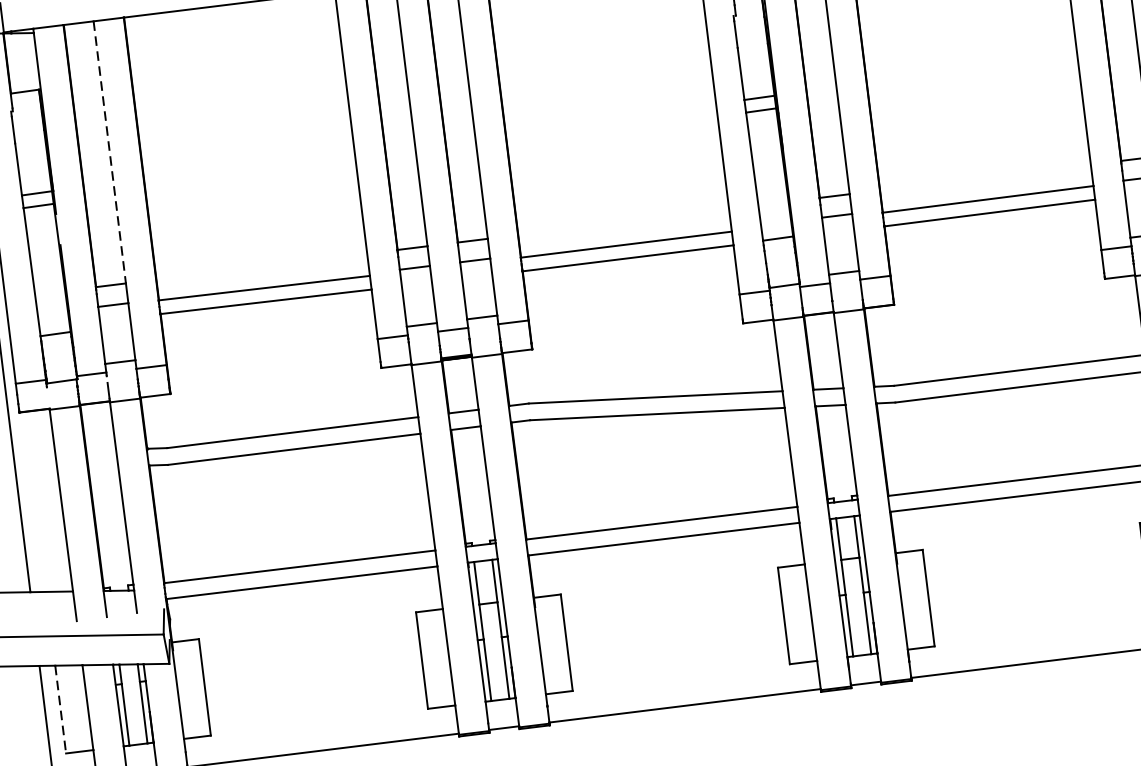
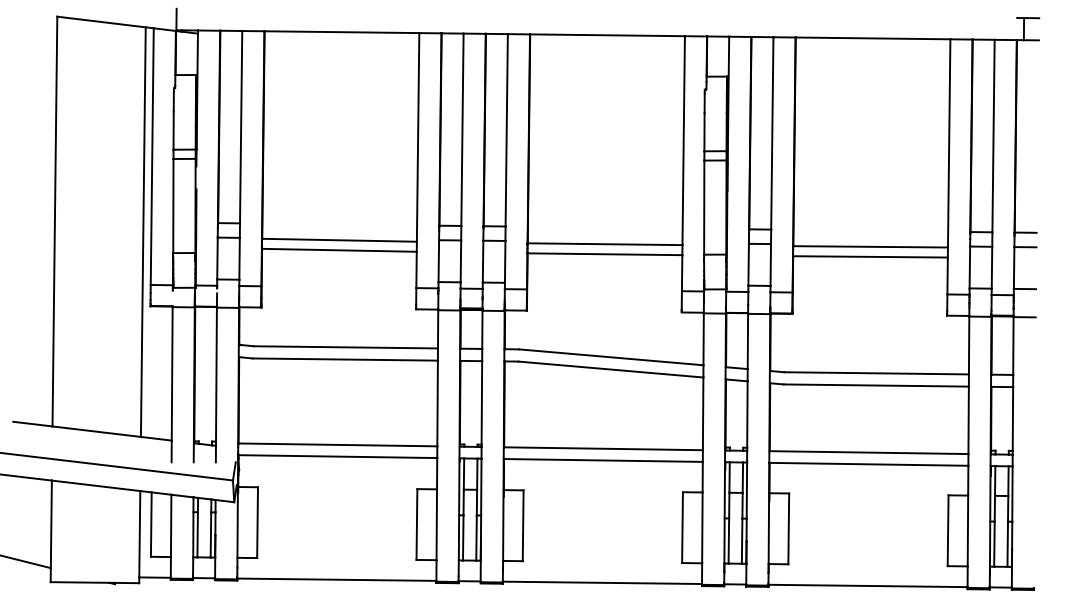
line: (110, 152) -> (241, 127), dashed -> solid
line: (61, 710) -> (151, 525), dashed -> solid

